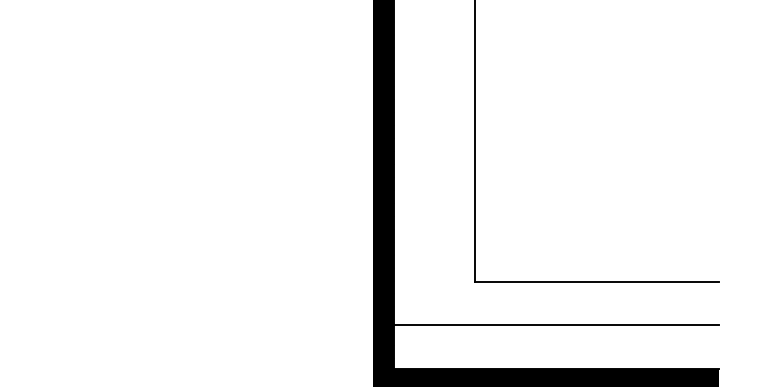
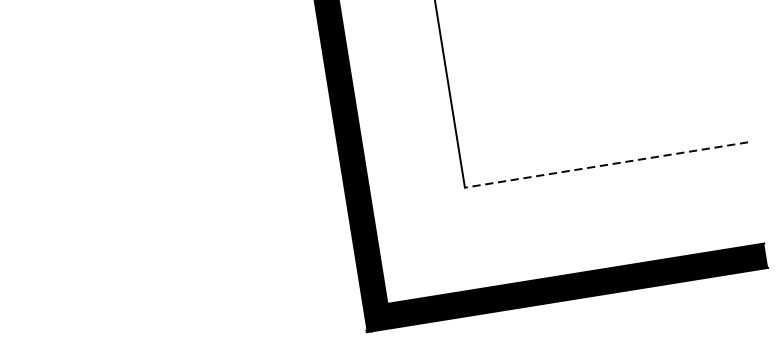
line: (596, 281) -> (605, 164), solid -> dashed
line: (556, 325) -> (567, 223), removed

